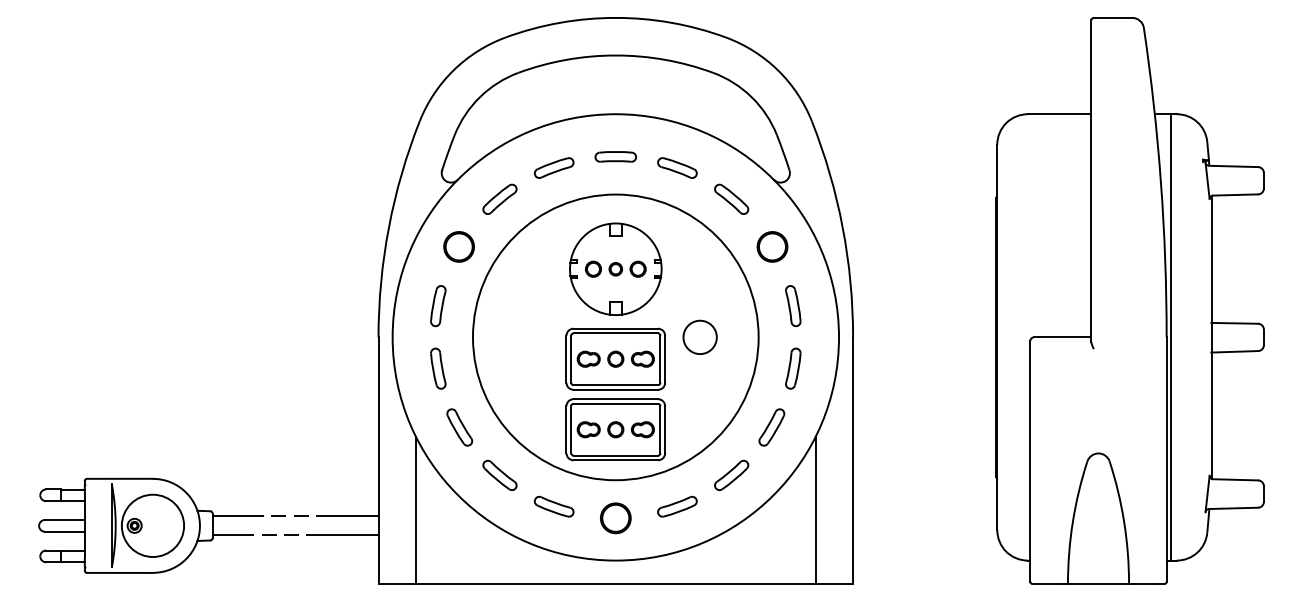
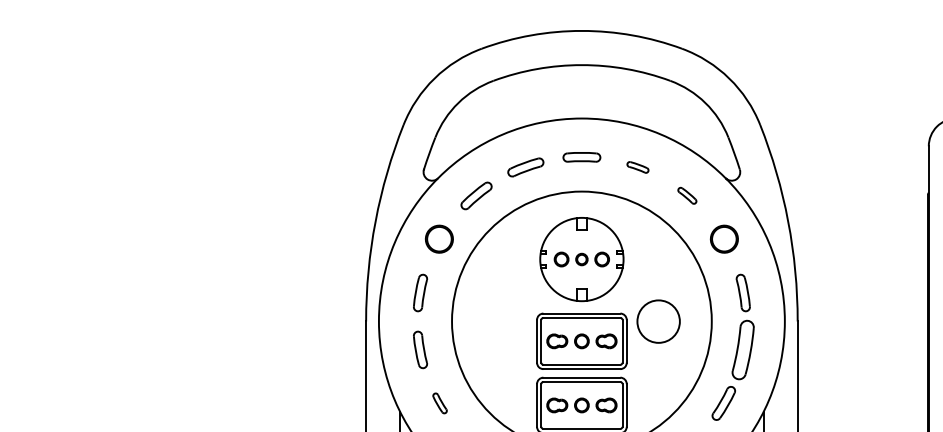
part: (677, 167) -> (638, 166), size x0.6
part: (731, 198) -> (687, 195), size x0.6
circle: (699, 336) -> (658, 320), size x1.4
part: (793, 368) -> (743, 349), size x1.6
part: (459, 427) -> (439, 403), size x0.6

